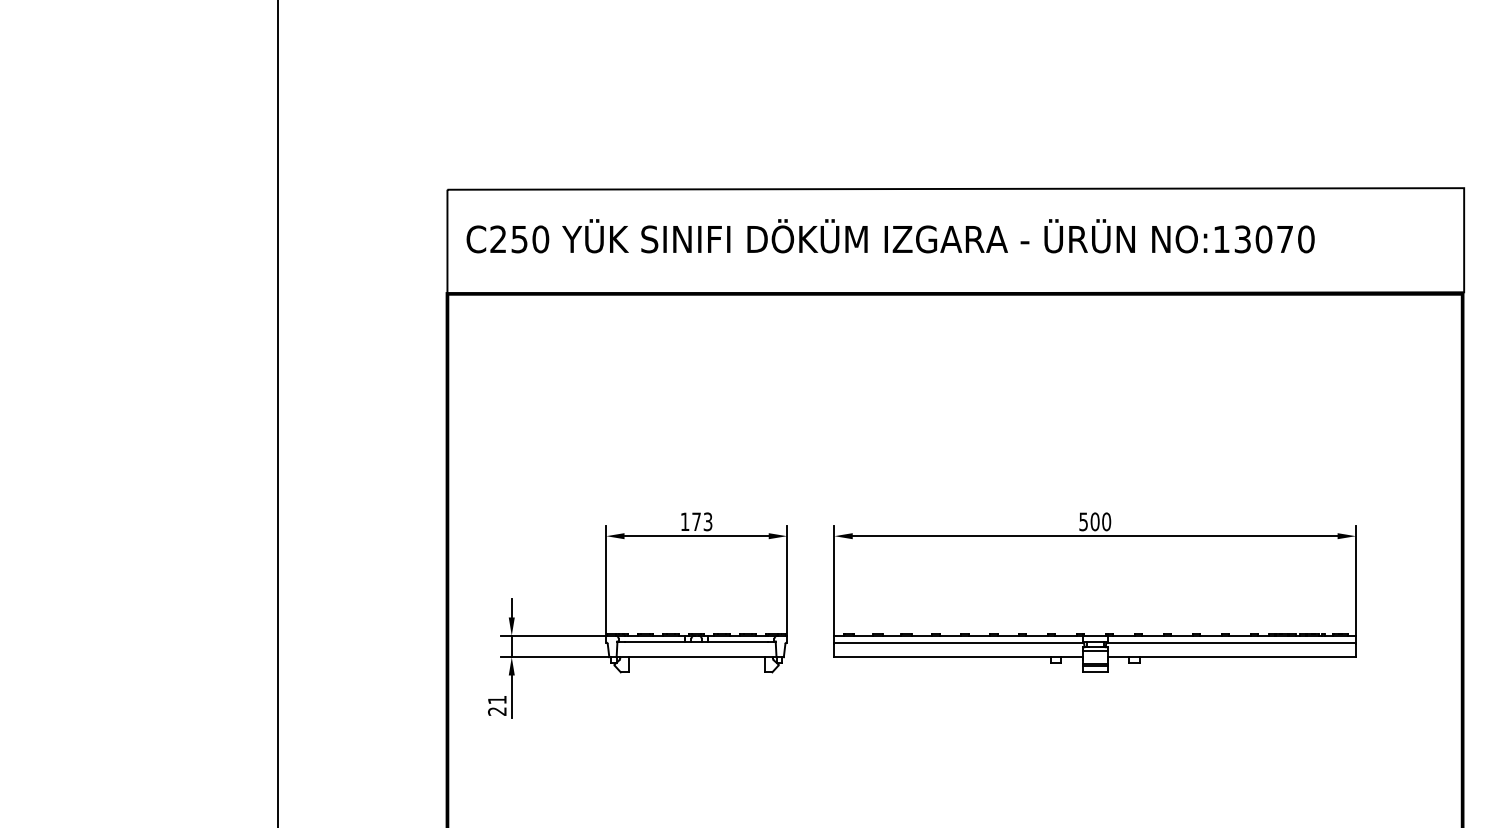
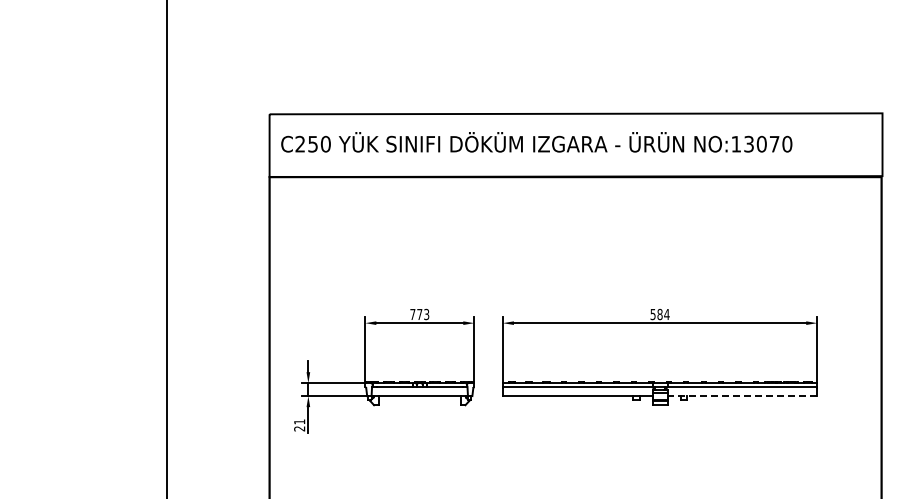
text: (684, 521) -> (412, 314), 173 -> 773
text: (1100, 521) -> (663, 314), 500 -> 584
line: (1231, 657) -> (742, 396), solid -> dashed

